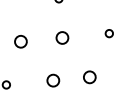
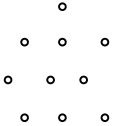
circle: (62, 37) -> (62, 41), size x0.62
circle: (20, 40) -> (24, 41), size x0.62
circle: (89, 76) -> (83, 79), size x0.62
circle: (53, 80) -> (50, 79), size x0.62

